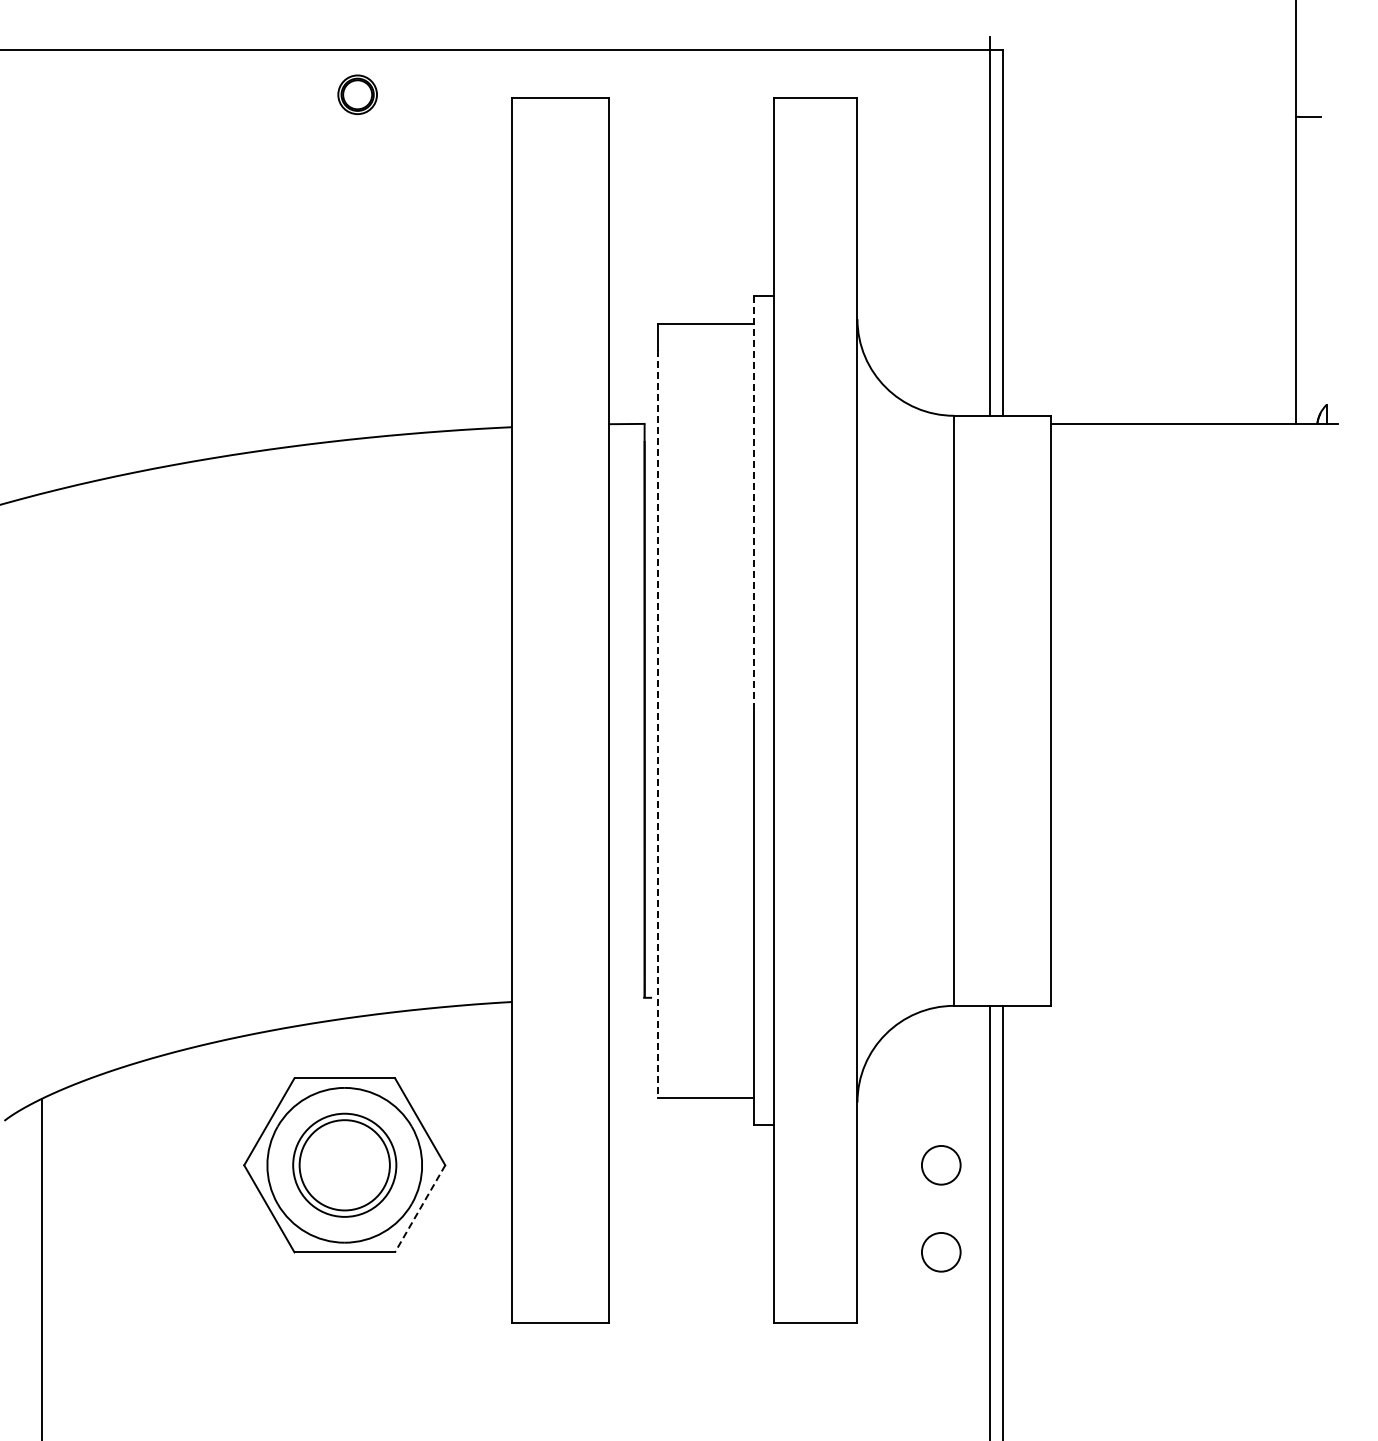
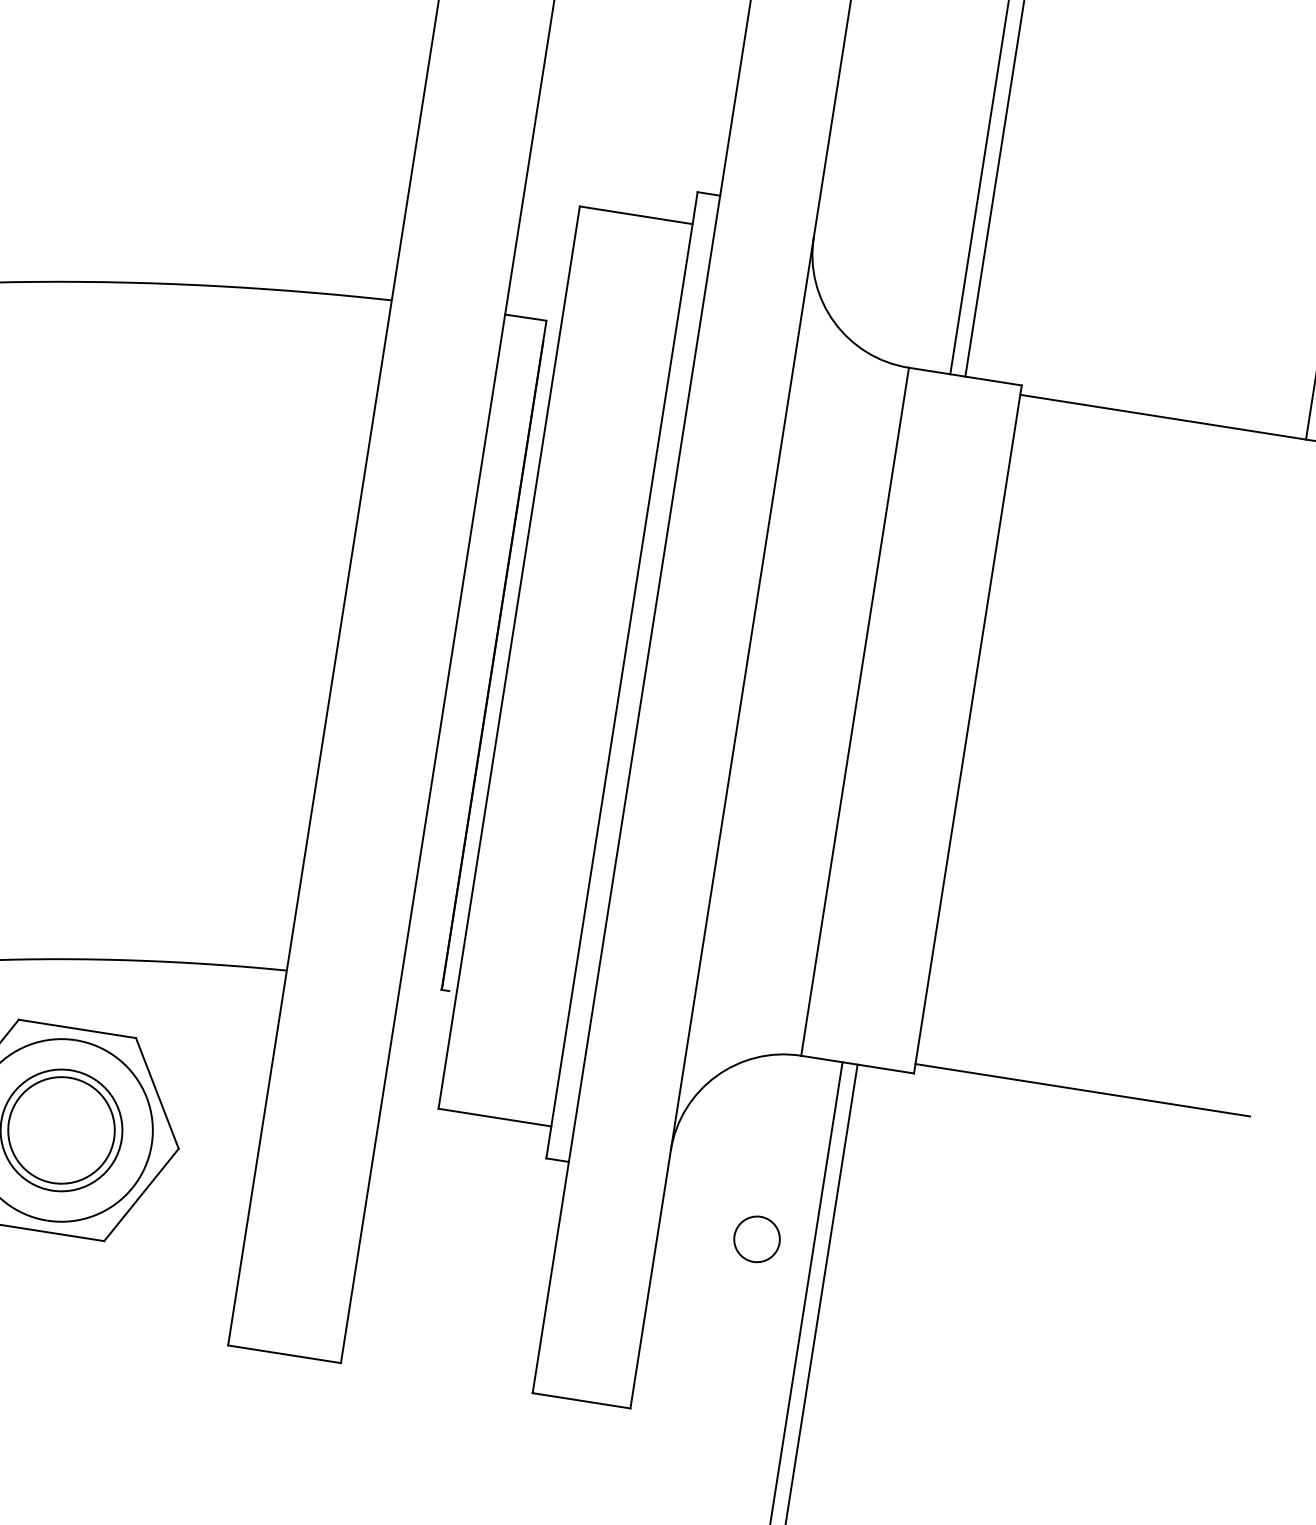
line: (754, 504) -> (659, 434), dashed -> solid
line: (657, 723) -> (506, 672), dashed -> solid
line: (1193, 997) -> (1081, 1089), added
line: (419, 1209) -> (140, 1195), dashed -> solid
circle: (941, 1252) -> (741, 1341), removed

